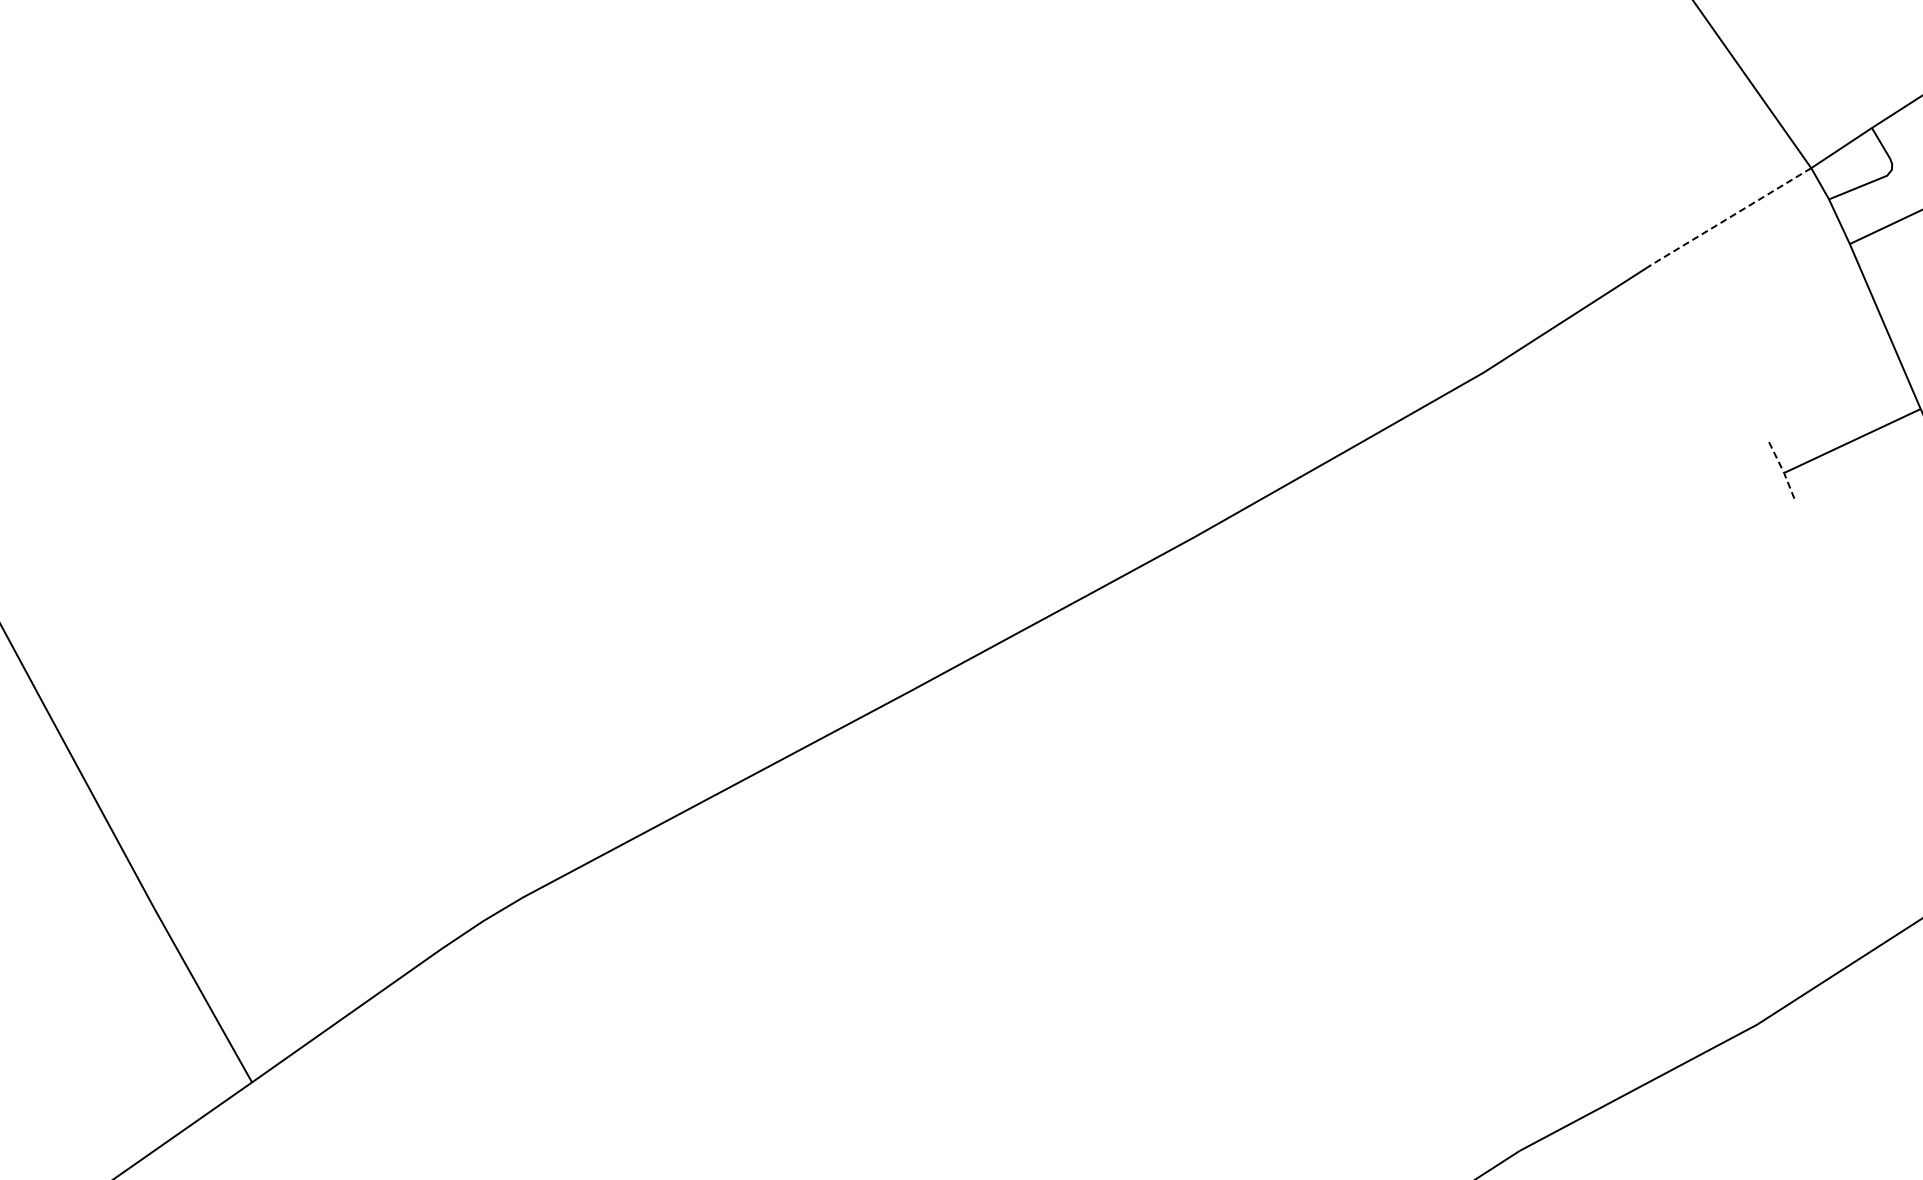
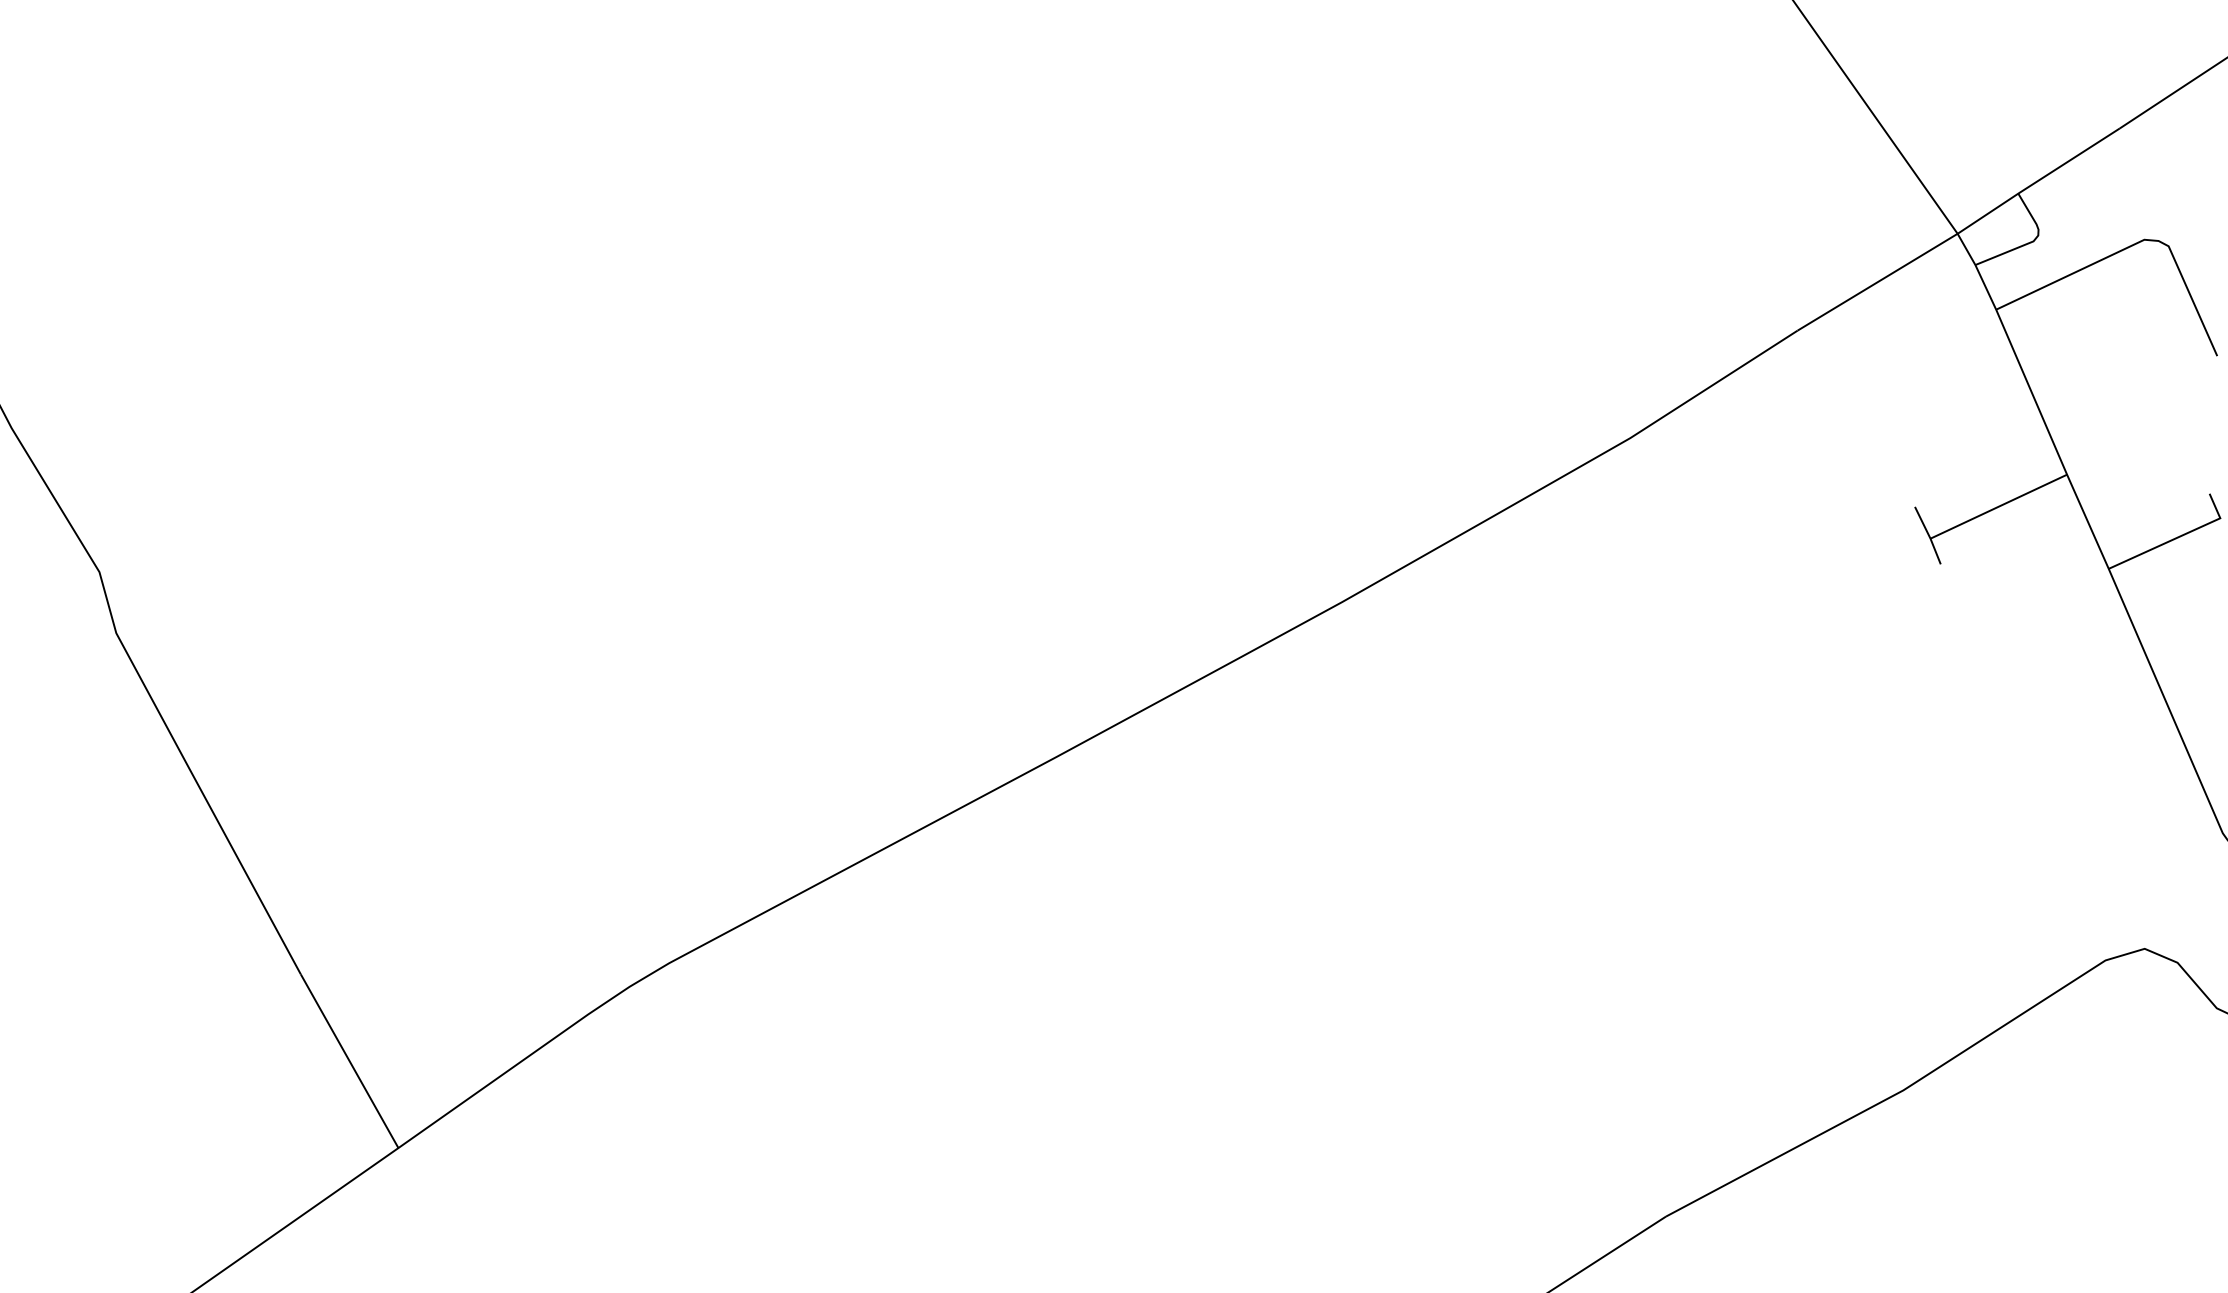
line: (1731, 216) -> (1877, 282), dashed -> solid
line: (1782, 469) -> (1928, 535), dashed -> solid

